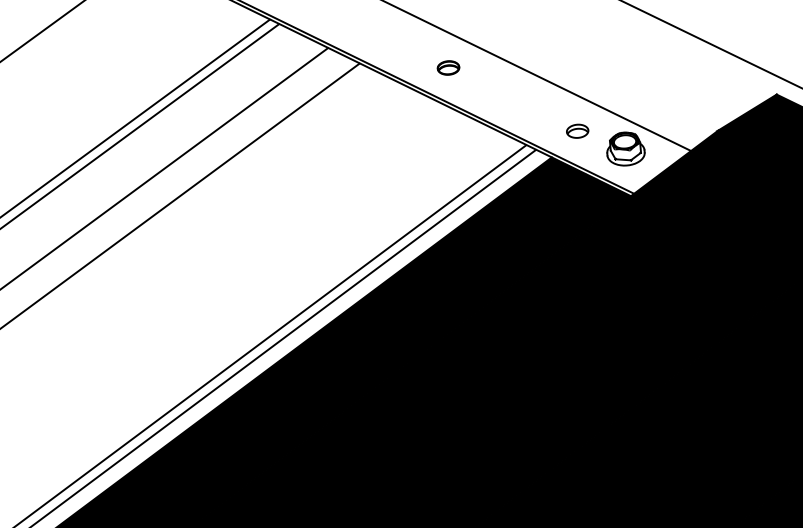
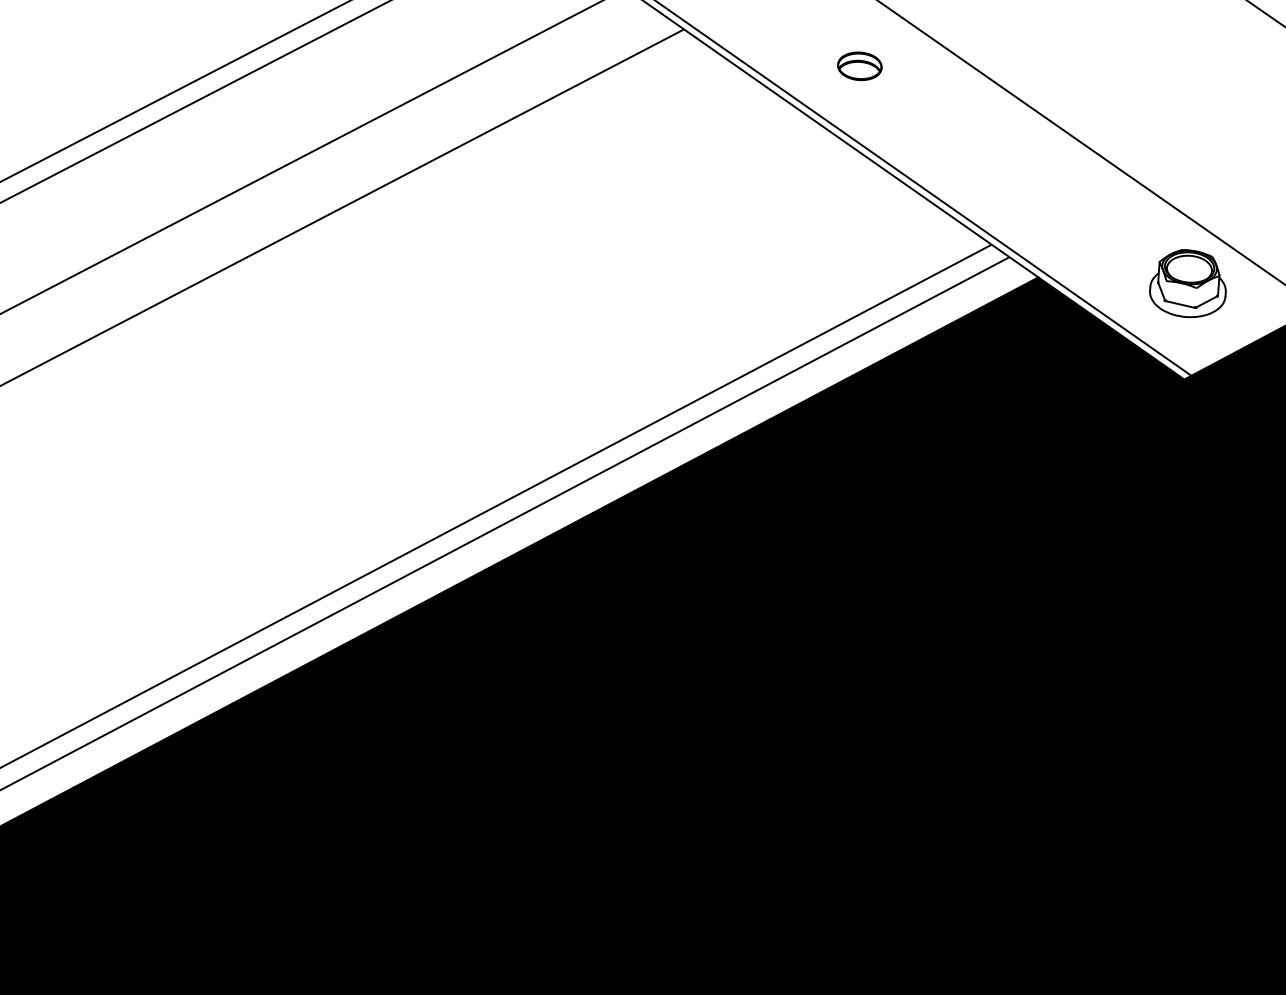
part: (577, 130) -> (1098, 231), removed

